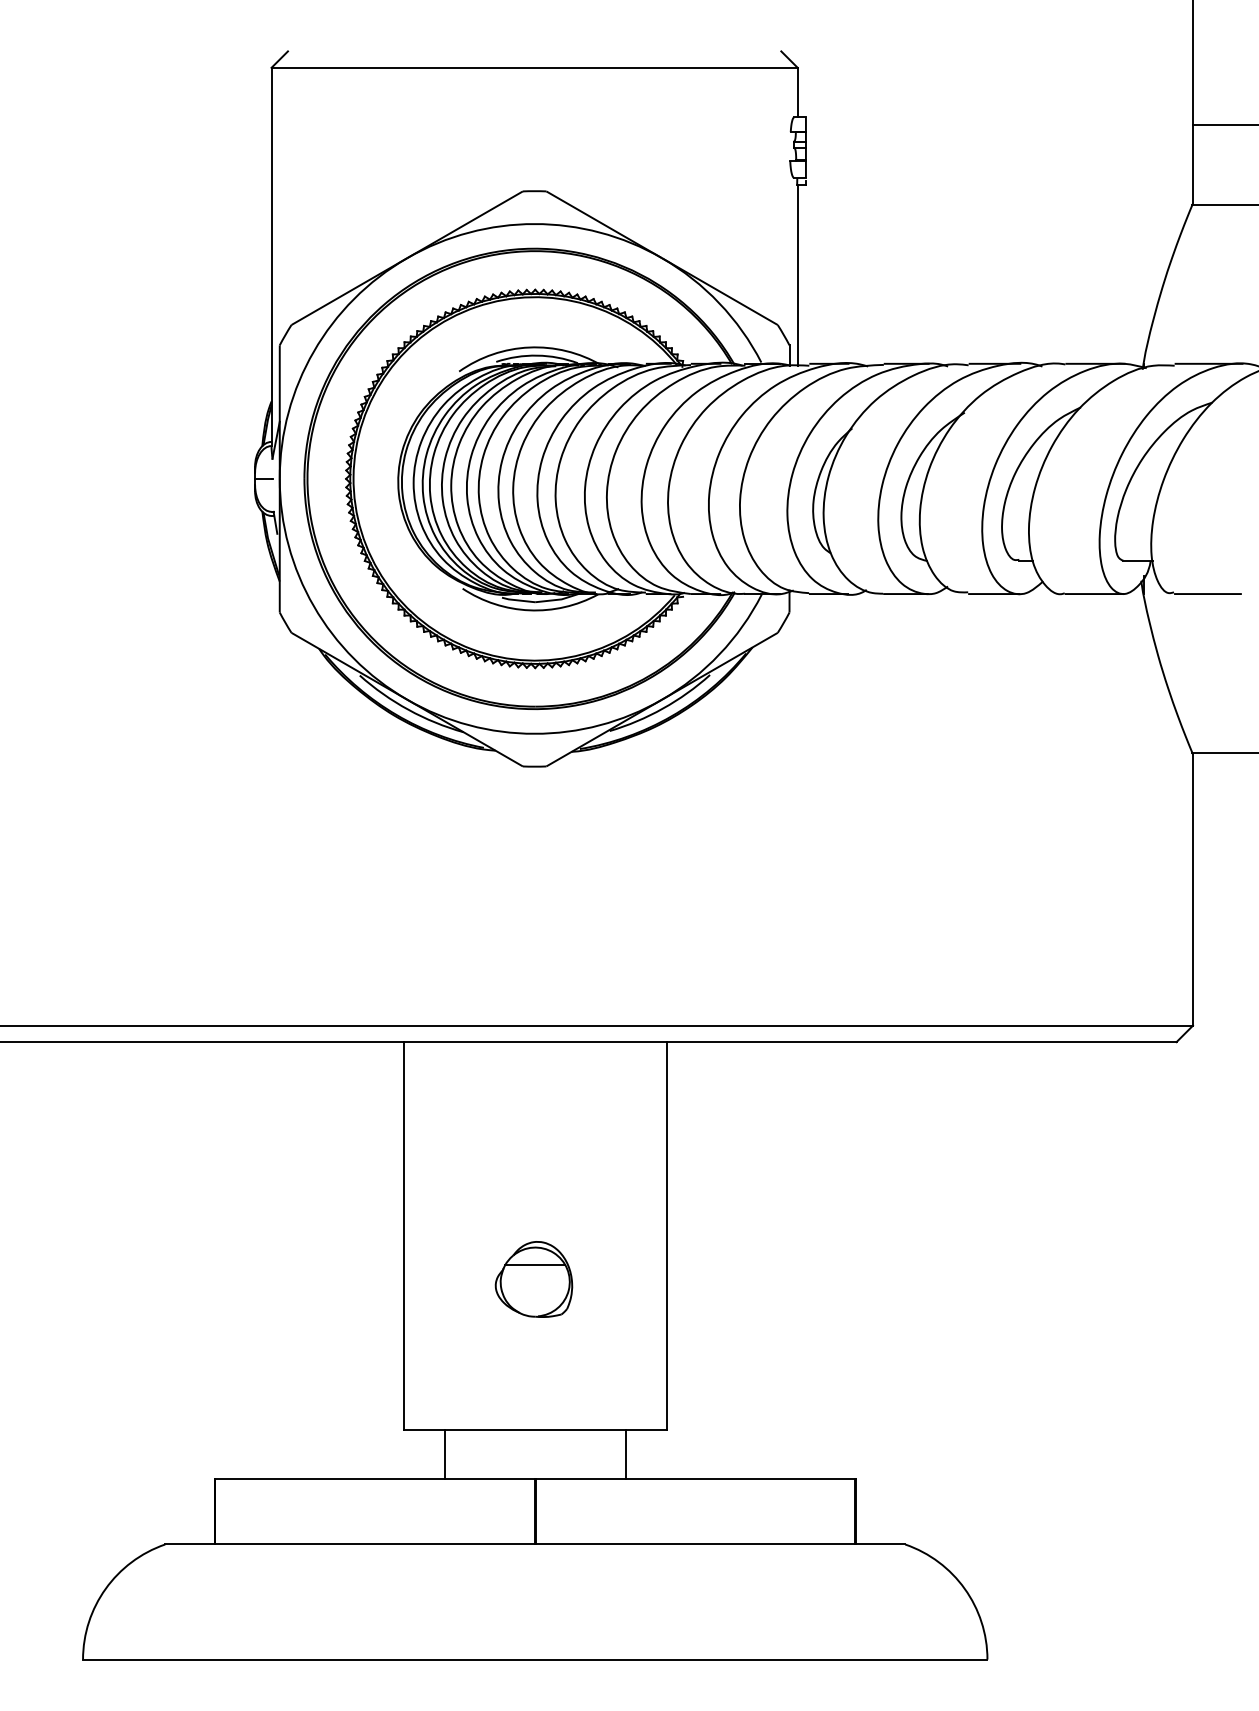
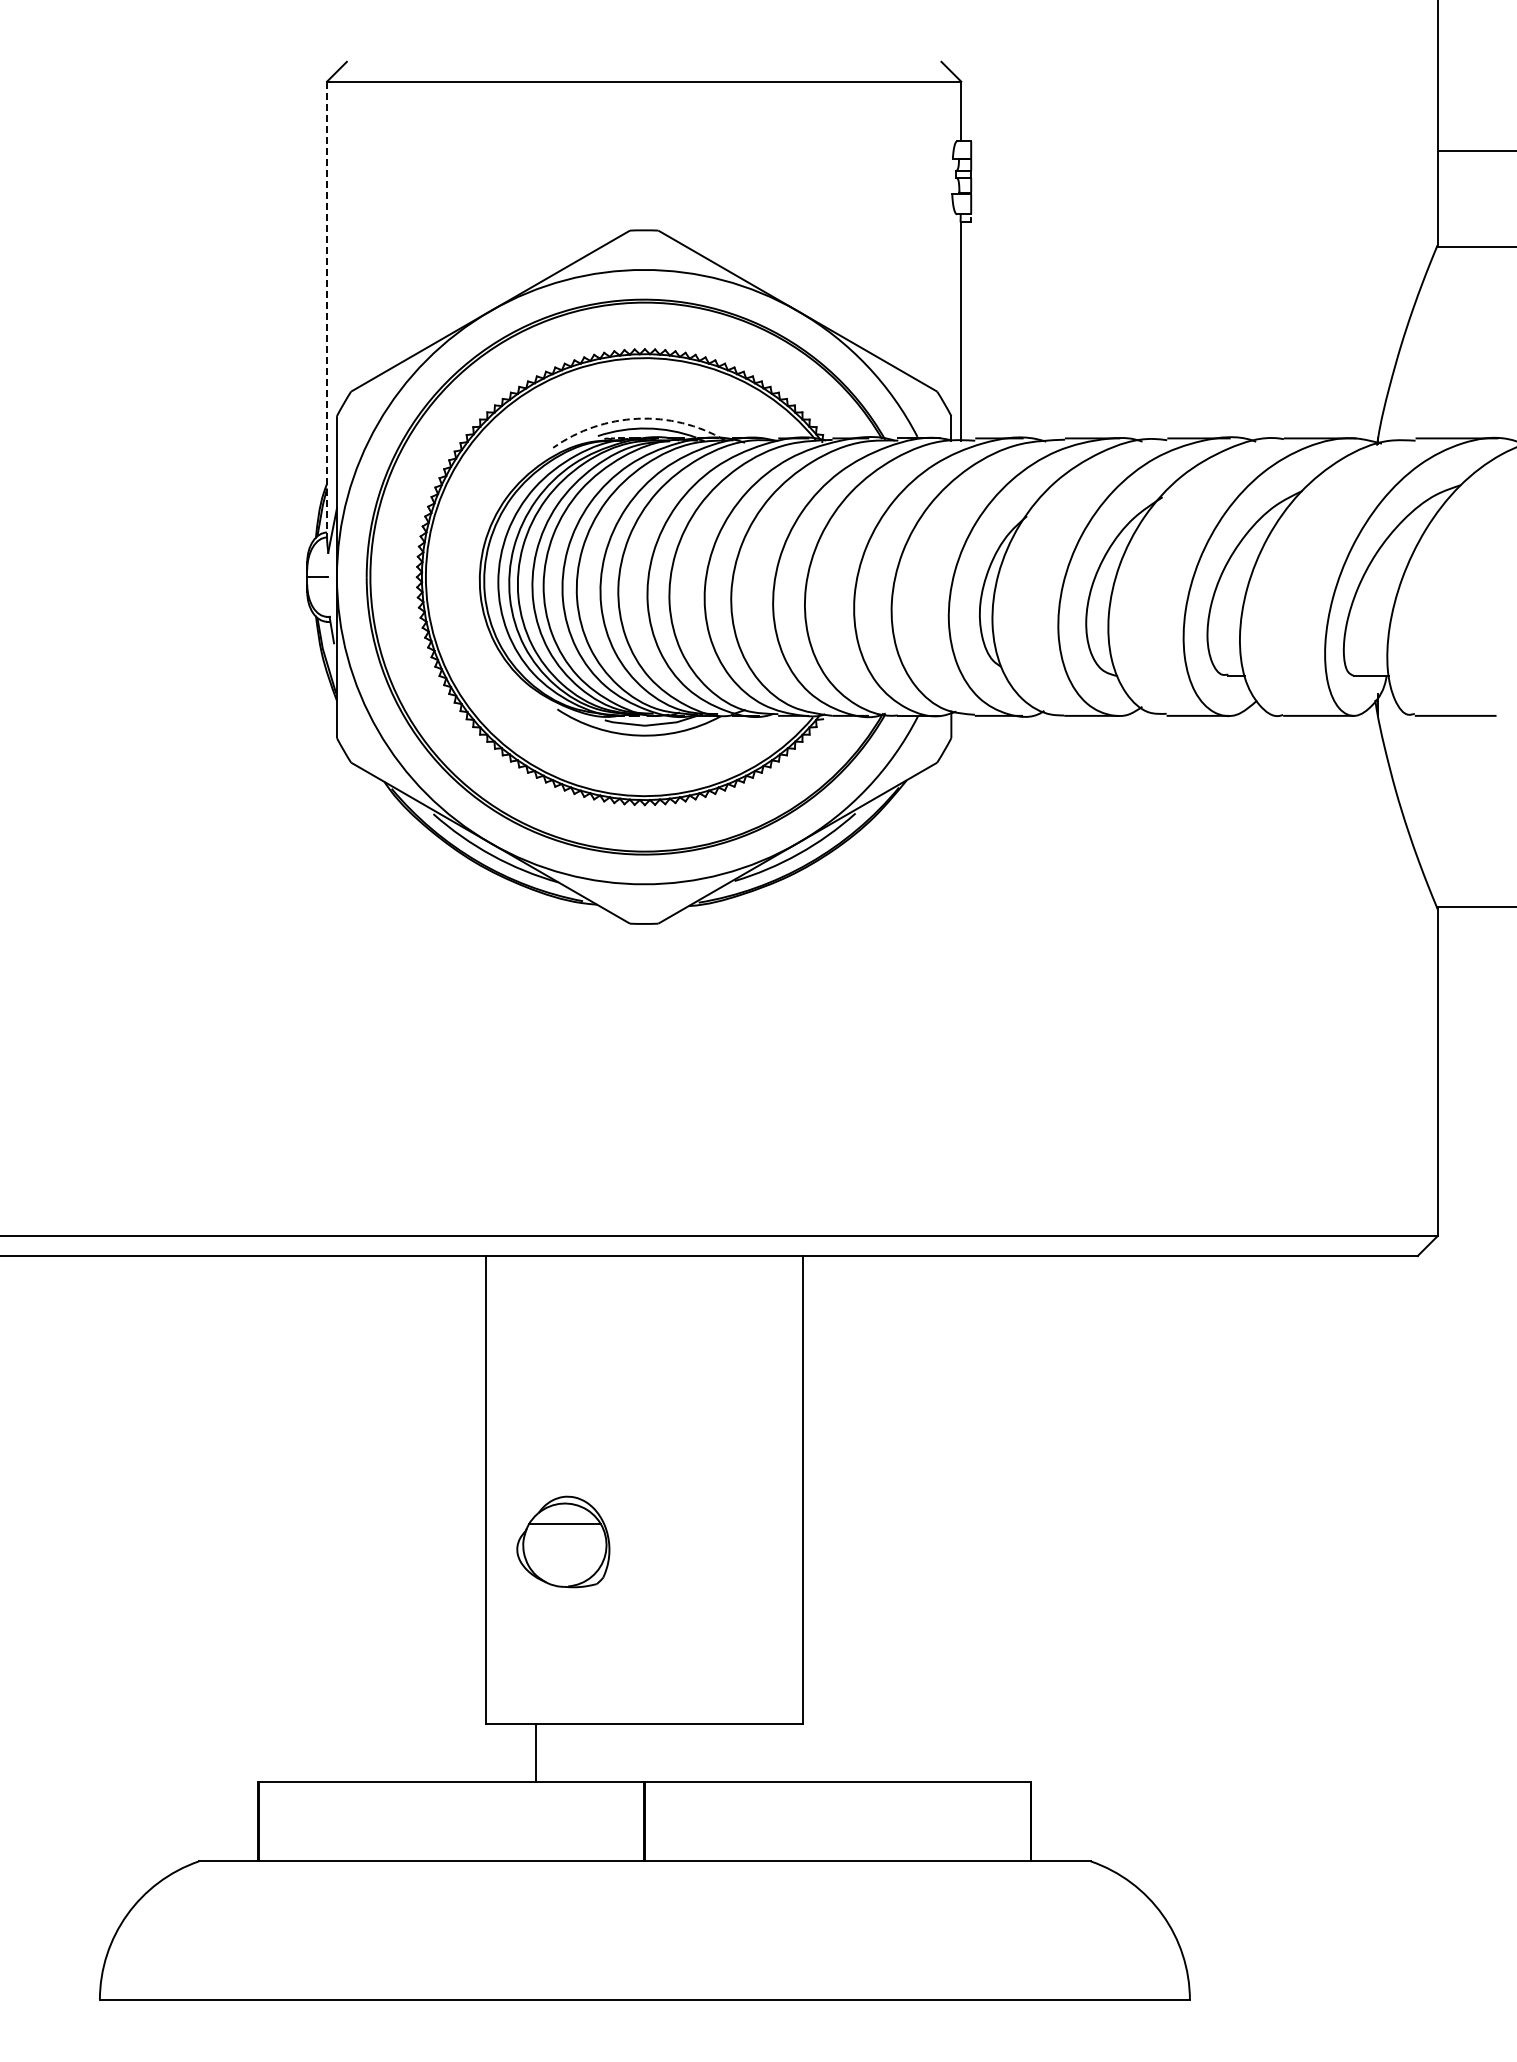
line: (271, 256) -> (327, 309), solid -> dashed
arc: (529, 347) -> (637, 418), solid -> dashed
part: (534, 1279) -> (563, 1541), moved
line: (625, 1454) -> (753, 1752), removed

